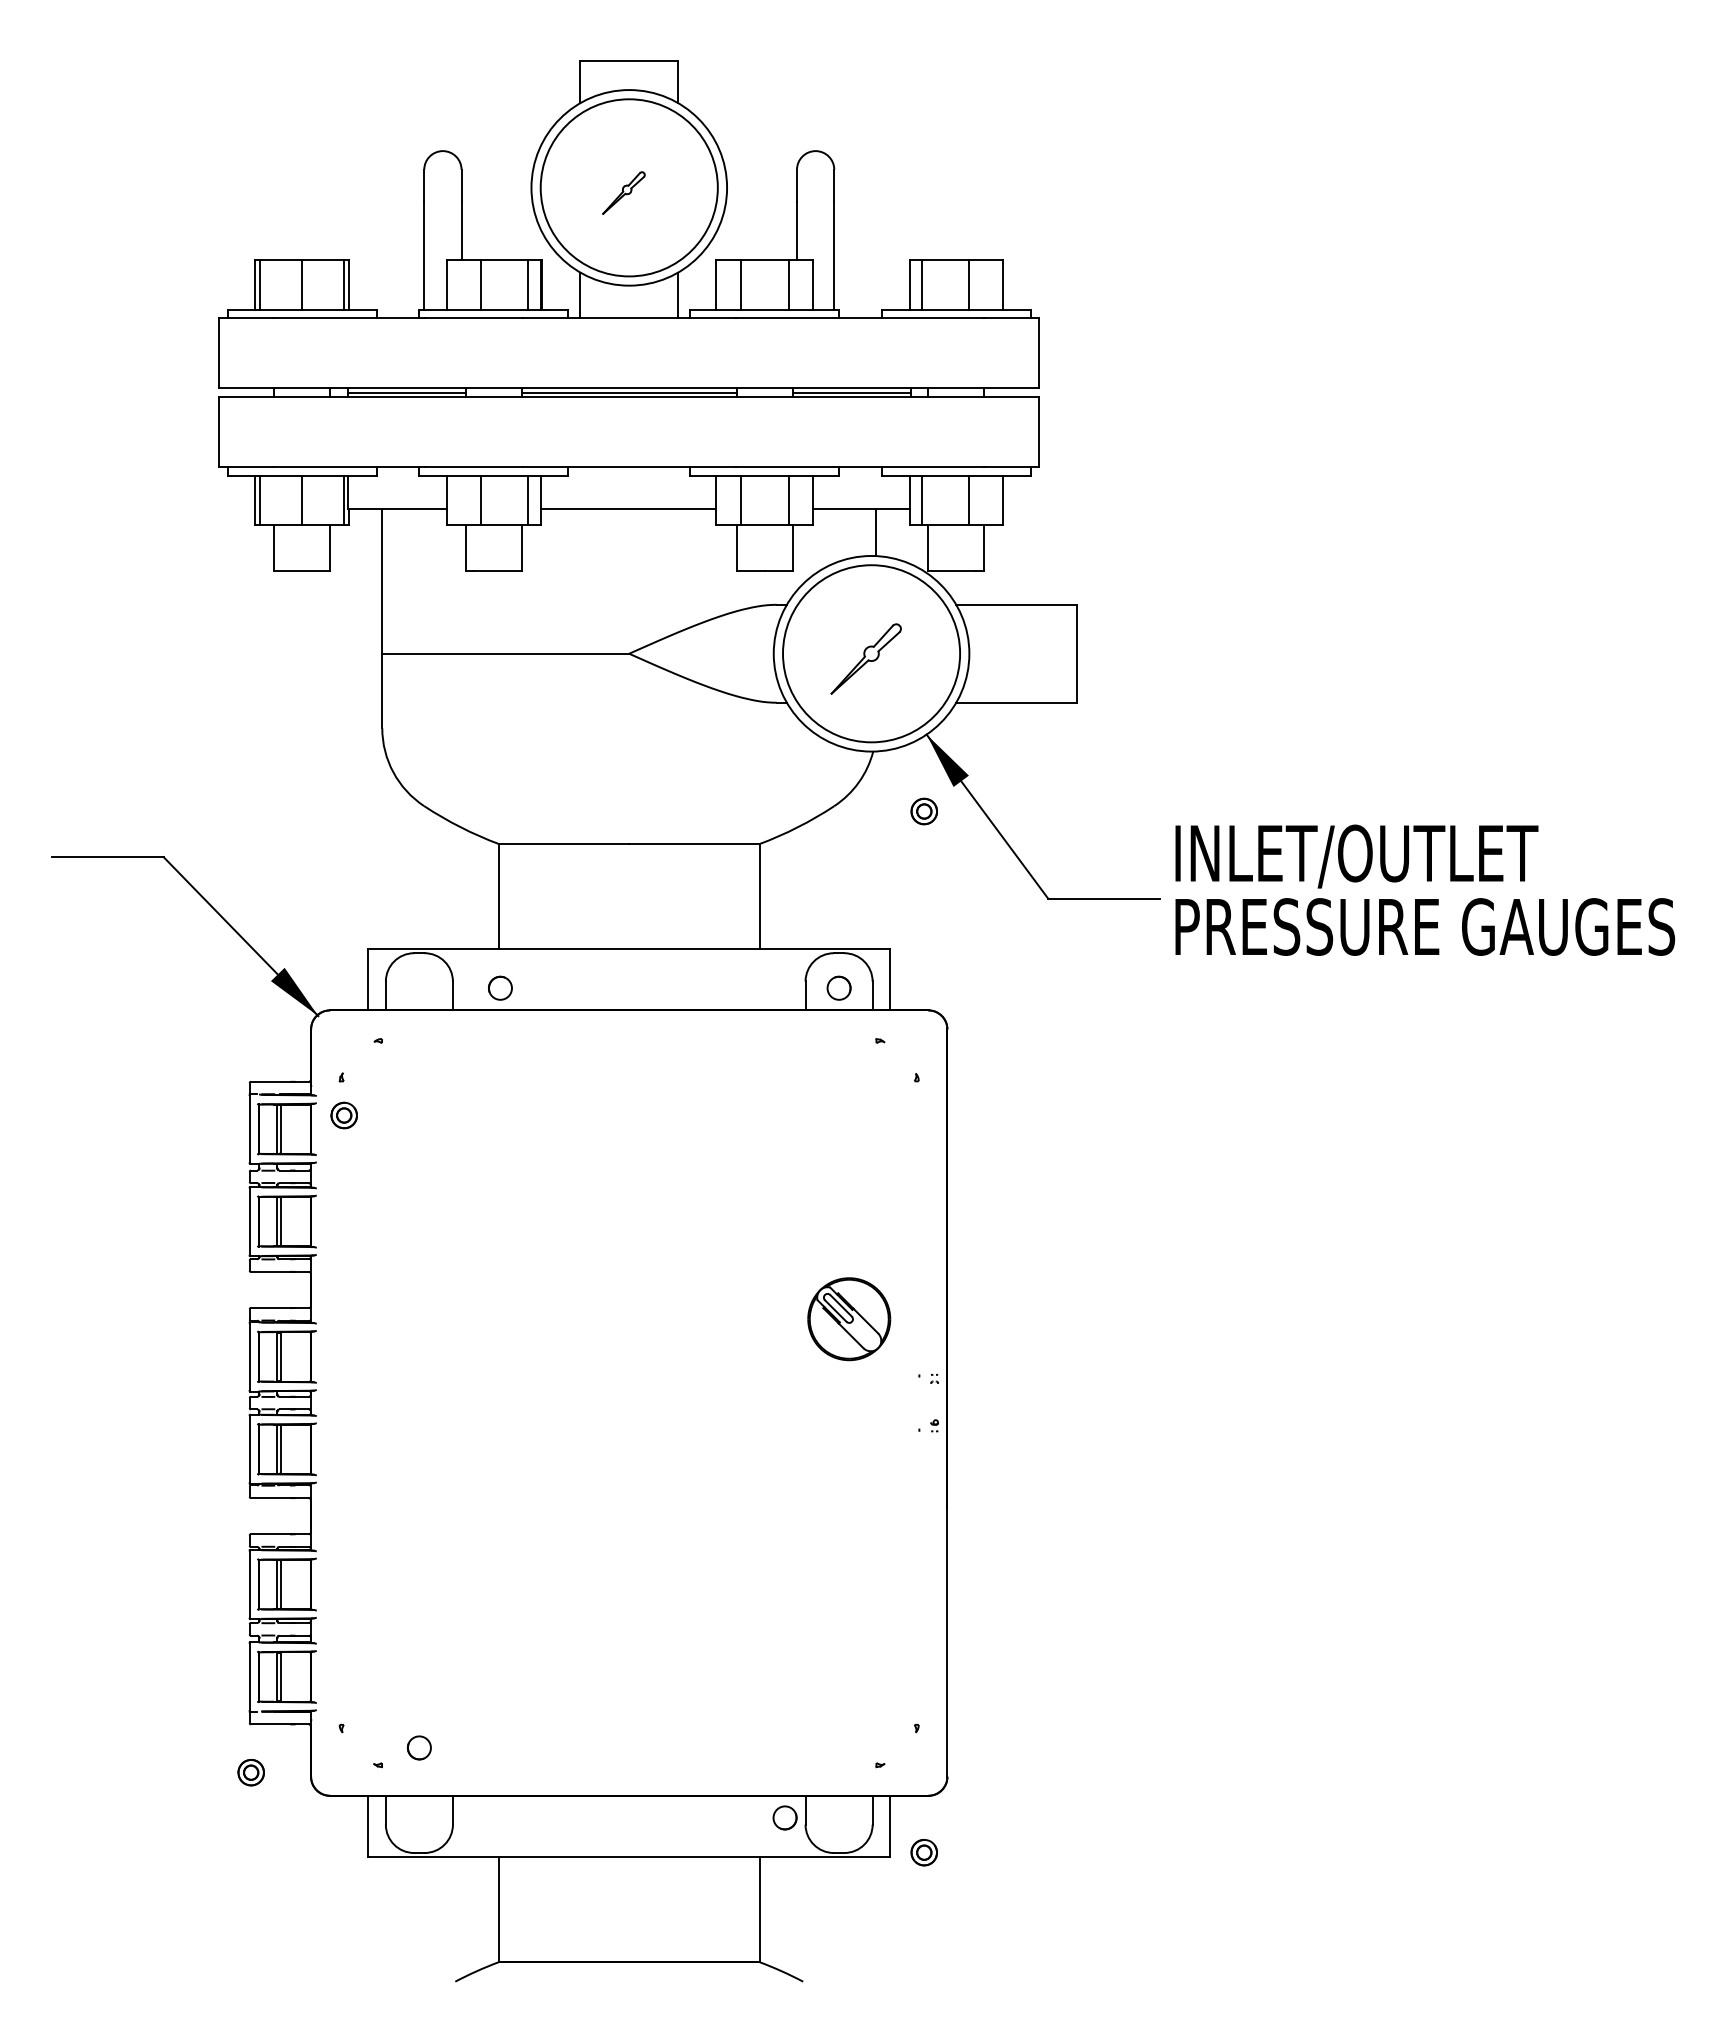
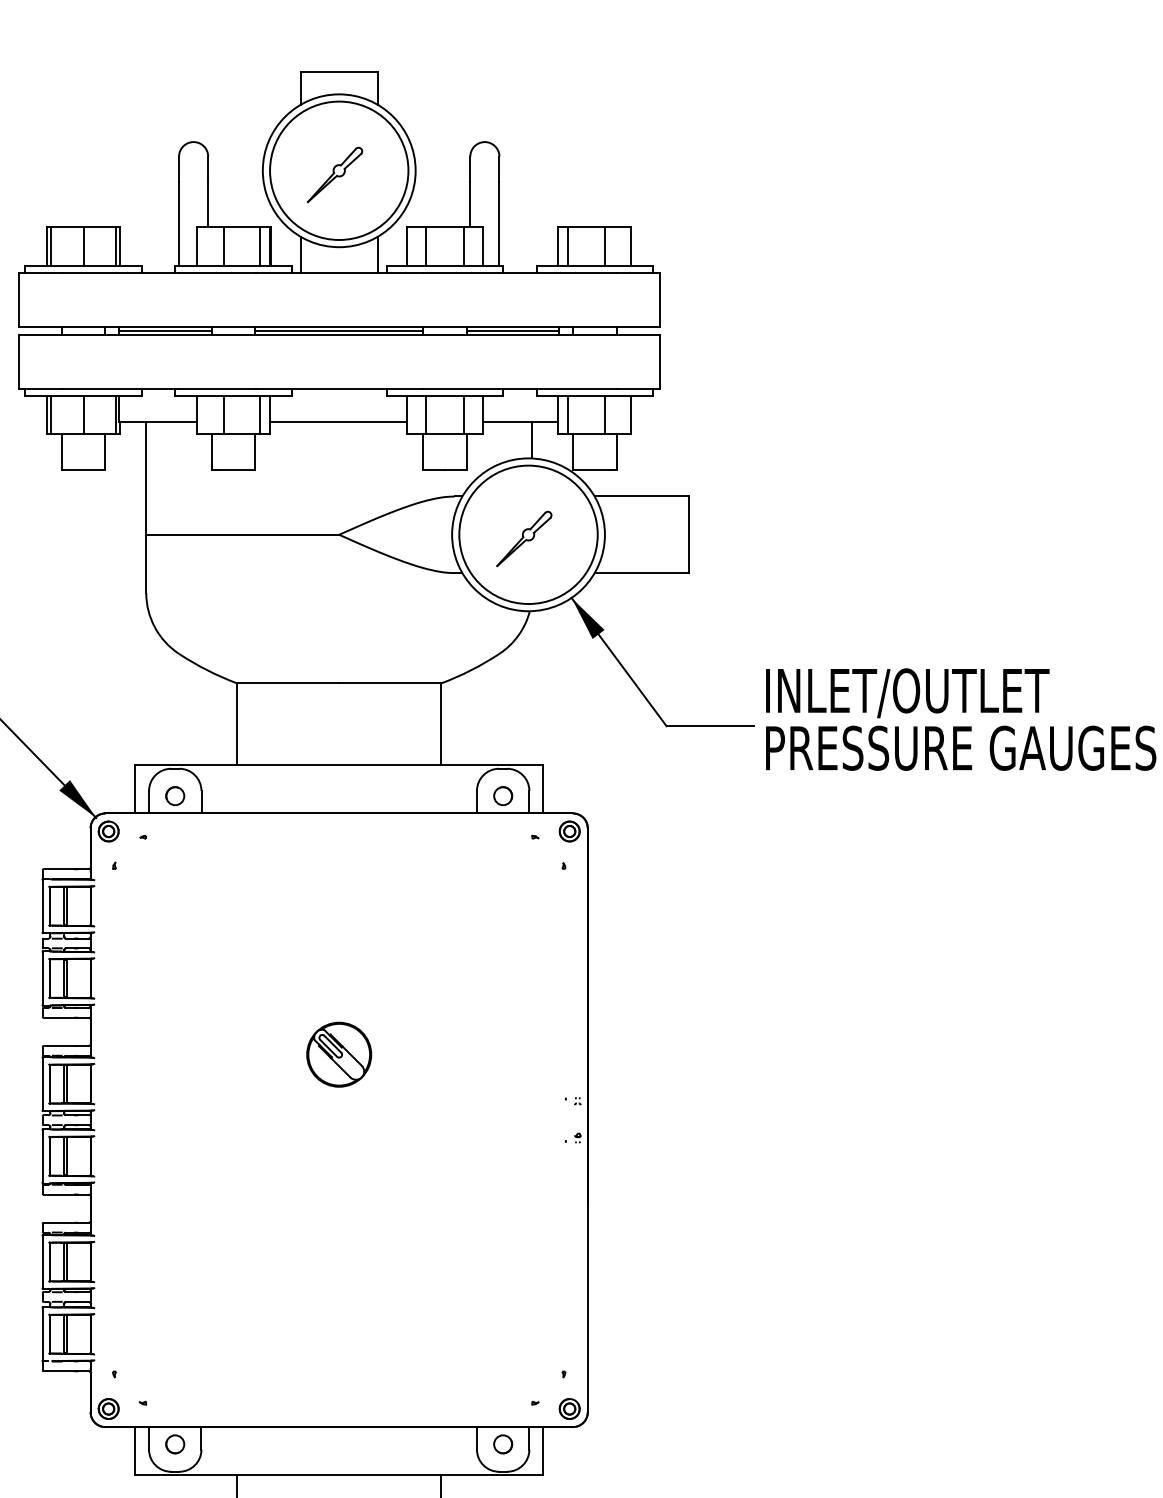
part: (623, 192) -> (334, 174), size x1.67
part: (923, 811) -> (569, 831), moved
circle: (500, 987) -> (175, 795), moved
part: (343, 1115) -> (108, 831), moved
part: (849, 1319) -> (339, 1054), moved
circle: (419, 1747) -> (175, 1444), moved
part: (250, 1772) -> (108, 1408), moved
circle: (784, 1817) -> (502, 1444), moved
part: (923, 1852) -> (569, 1408), moved

